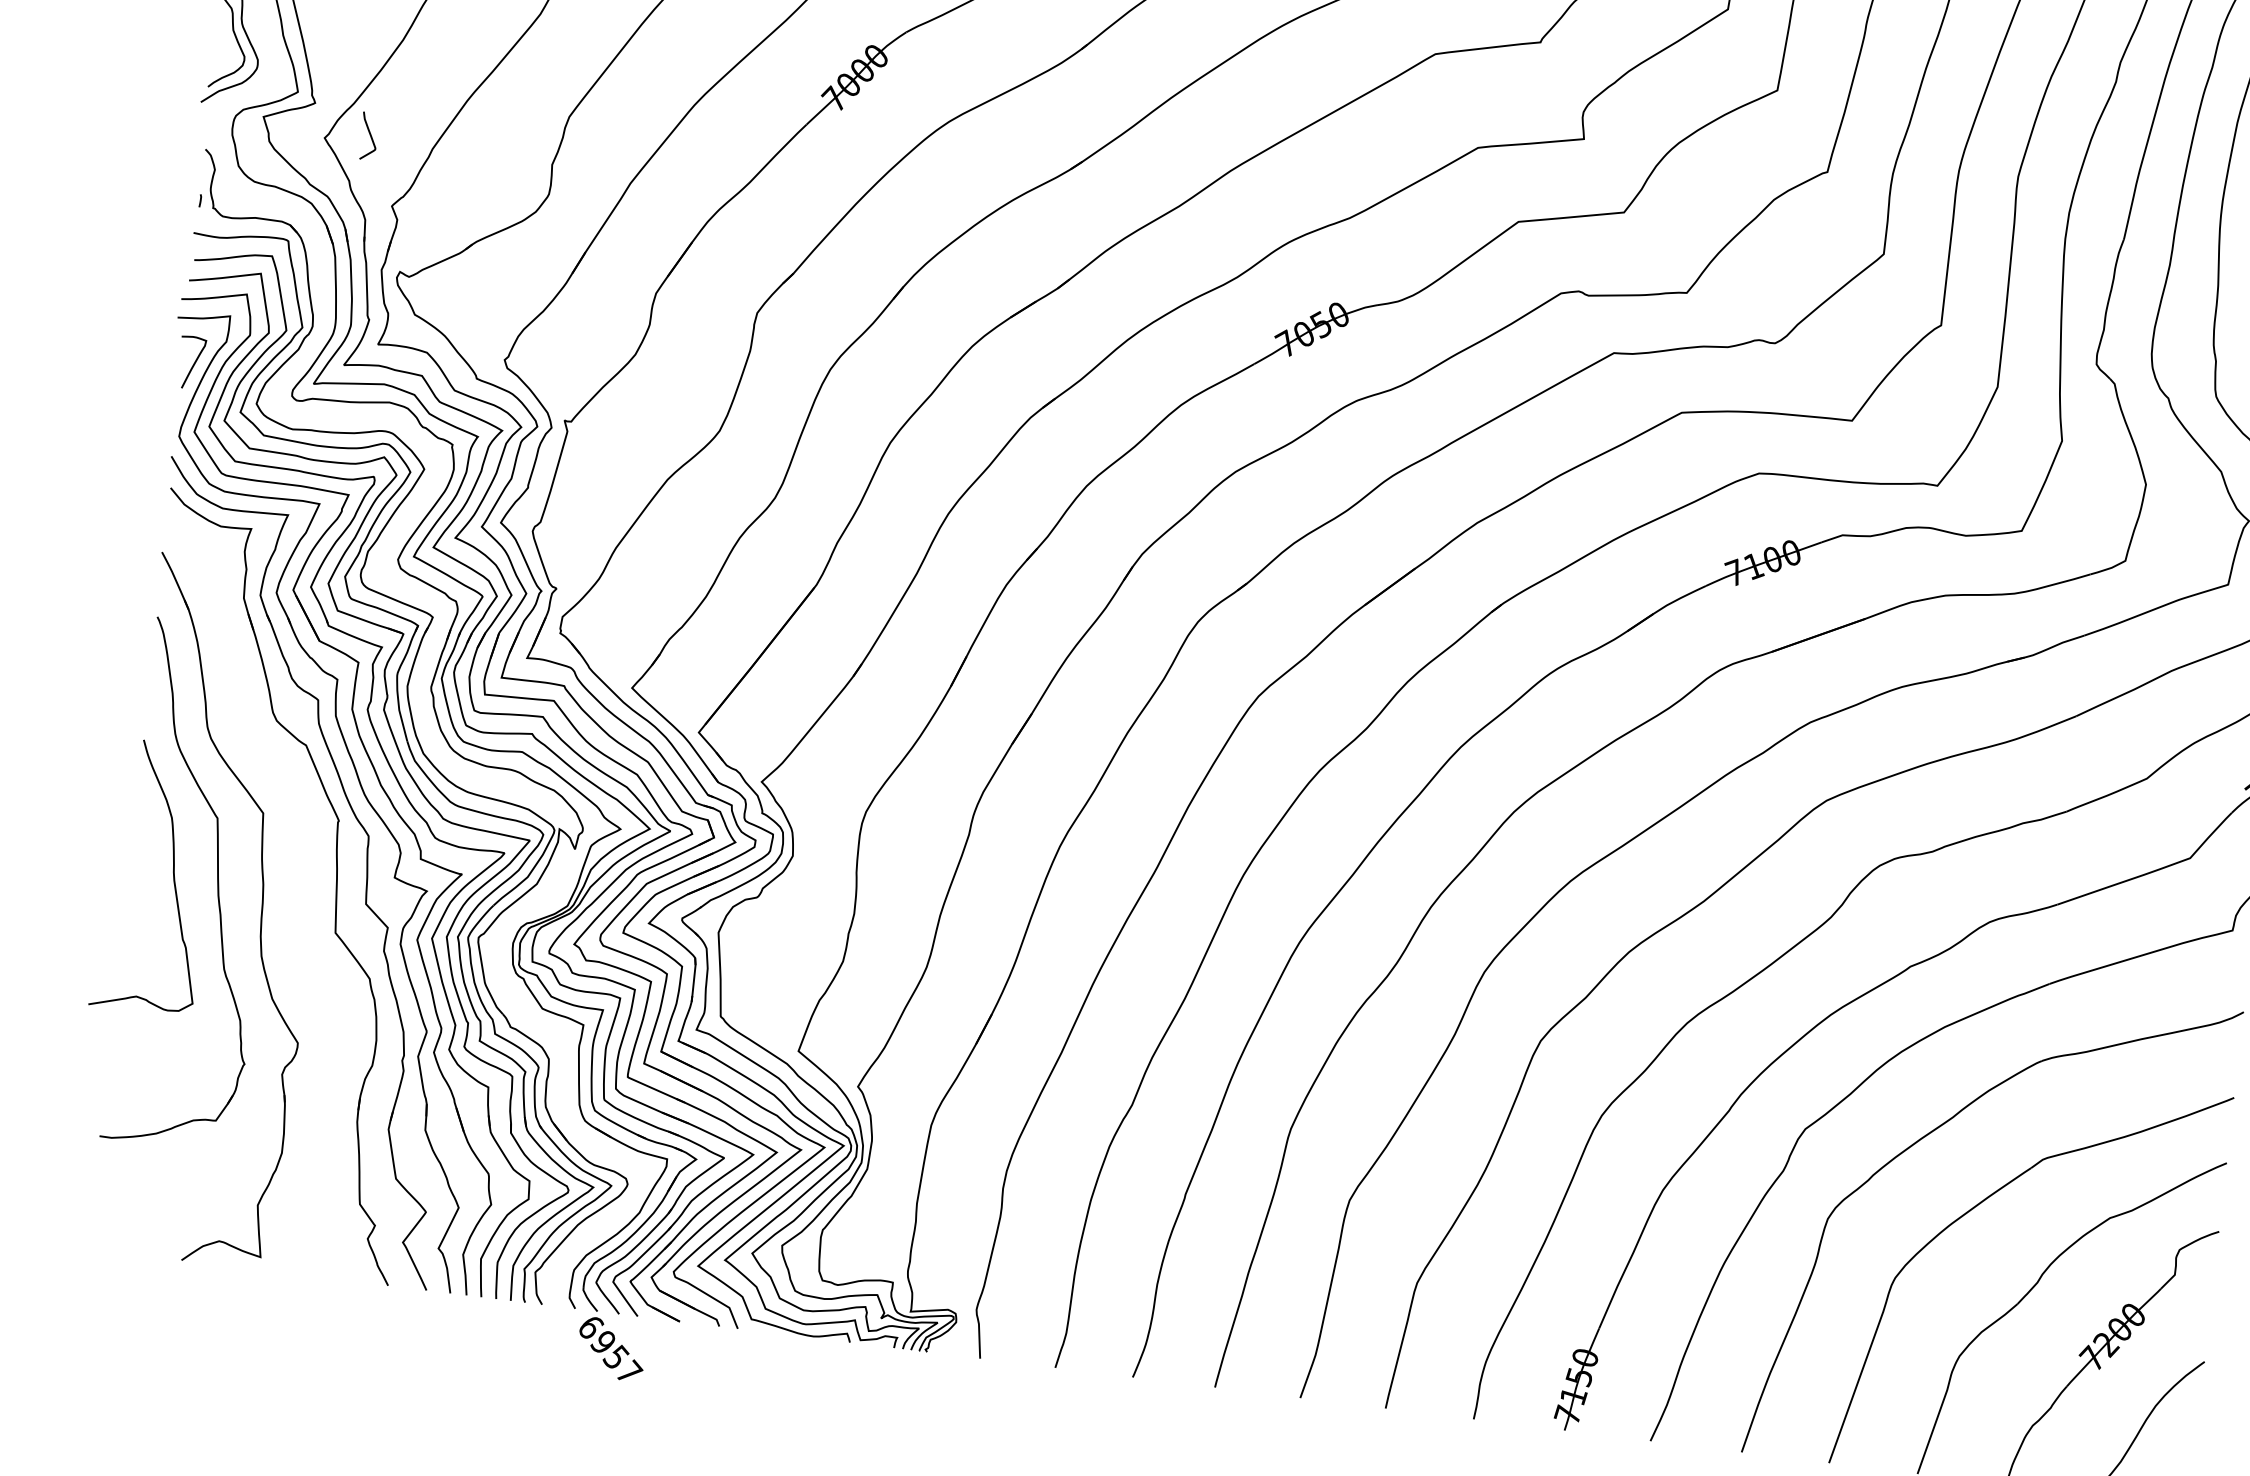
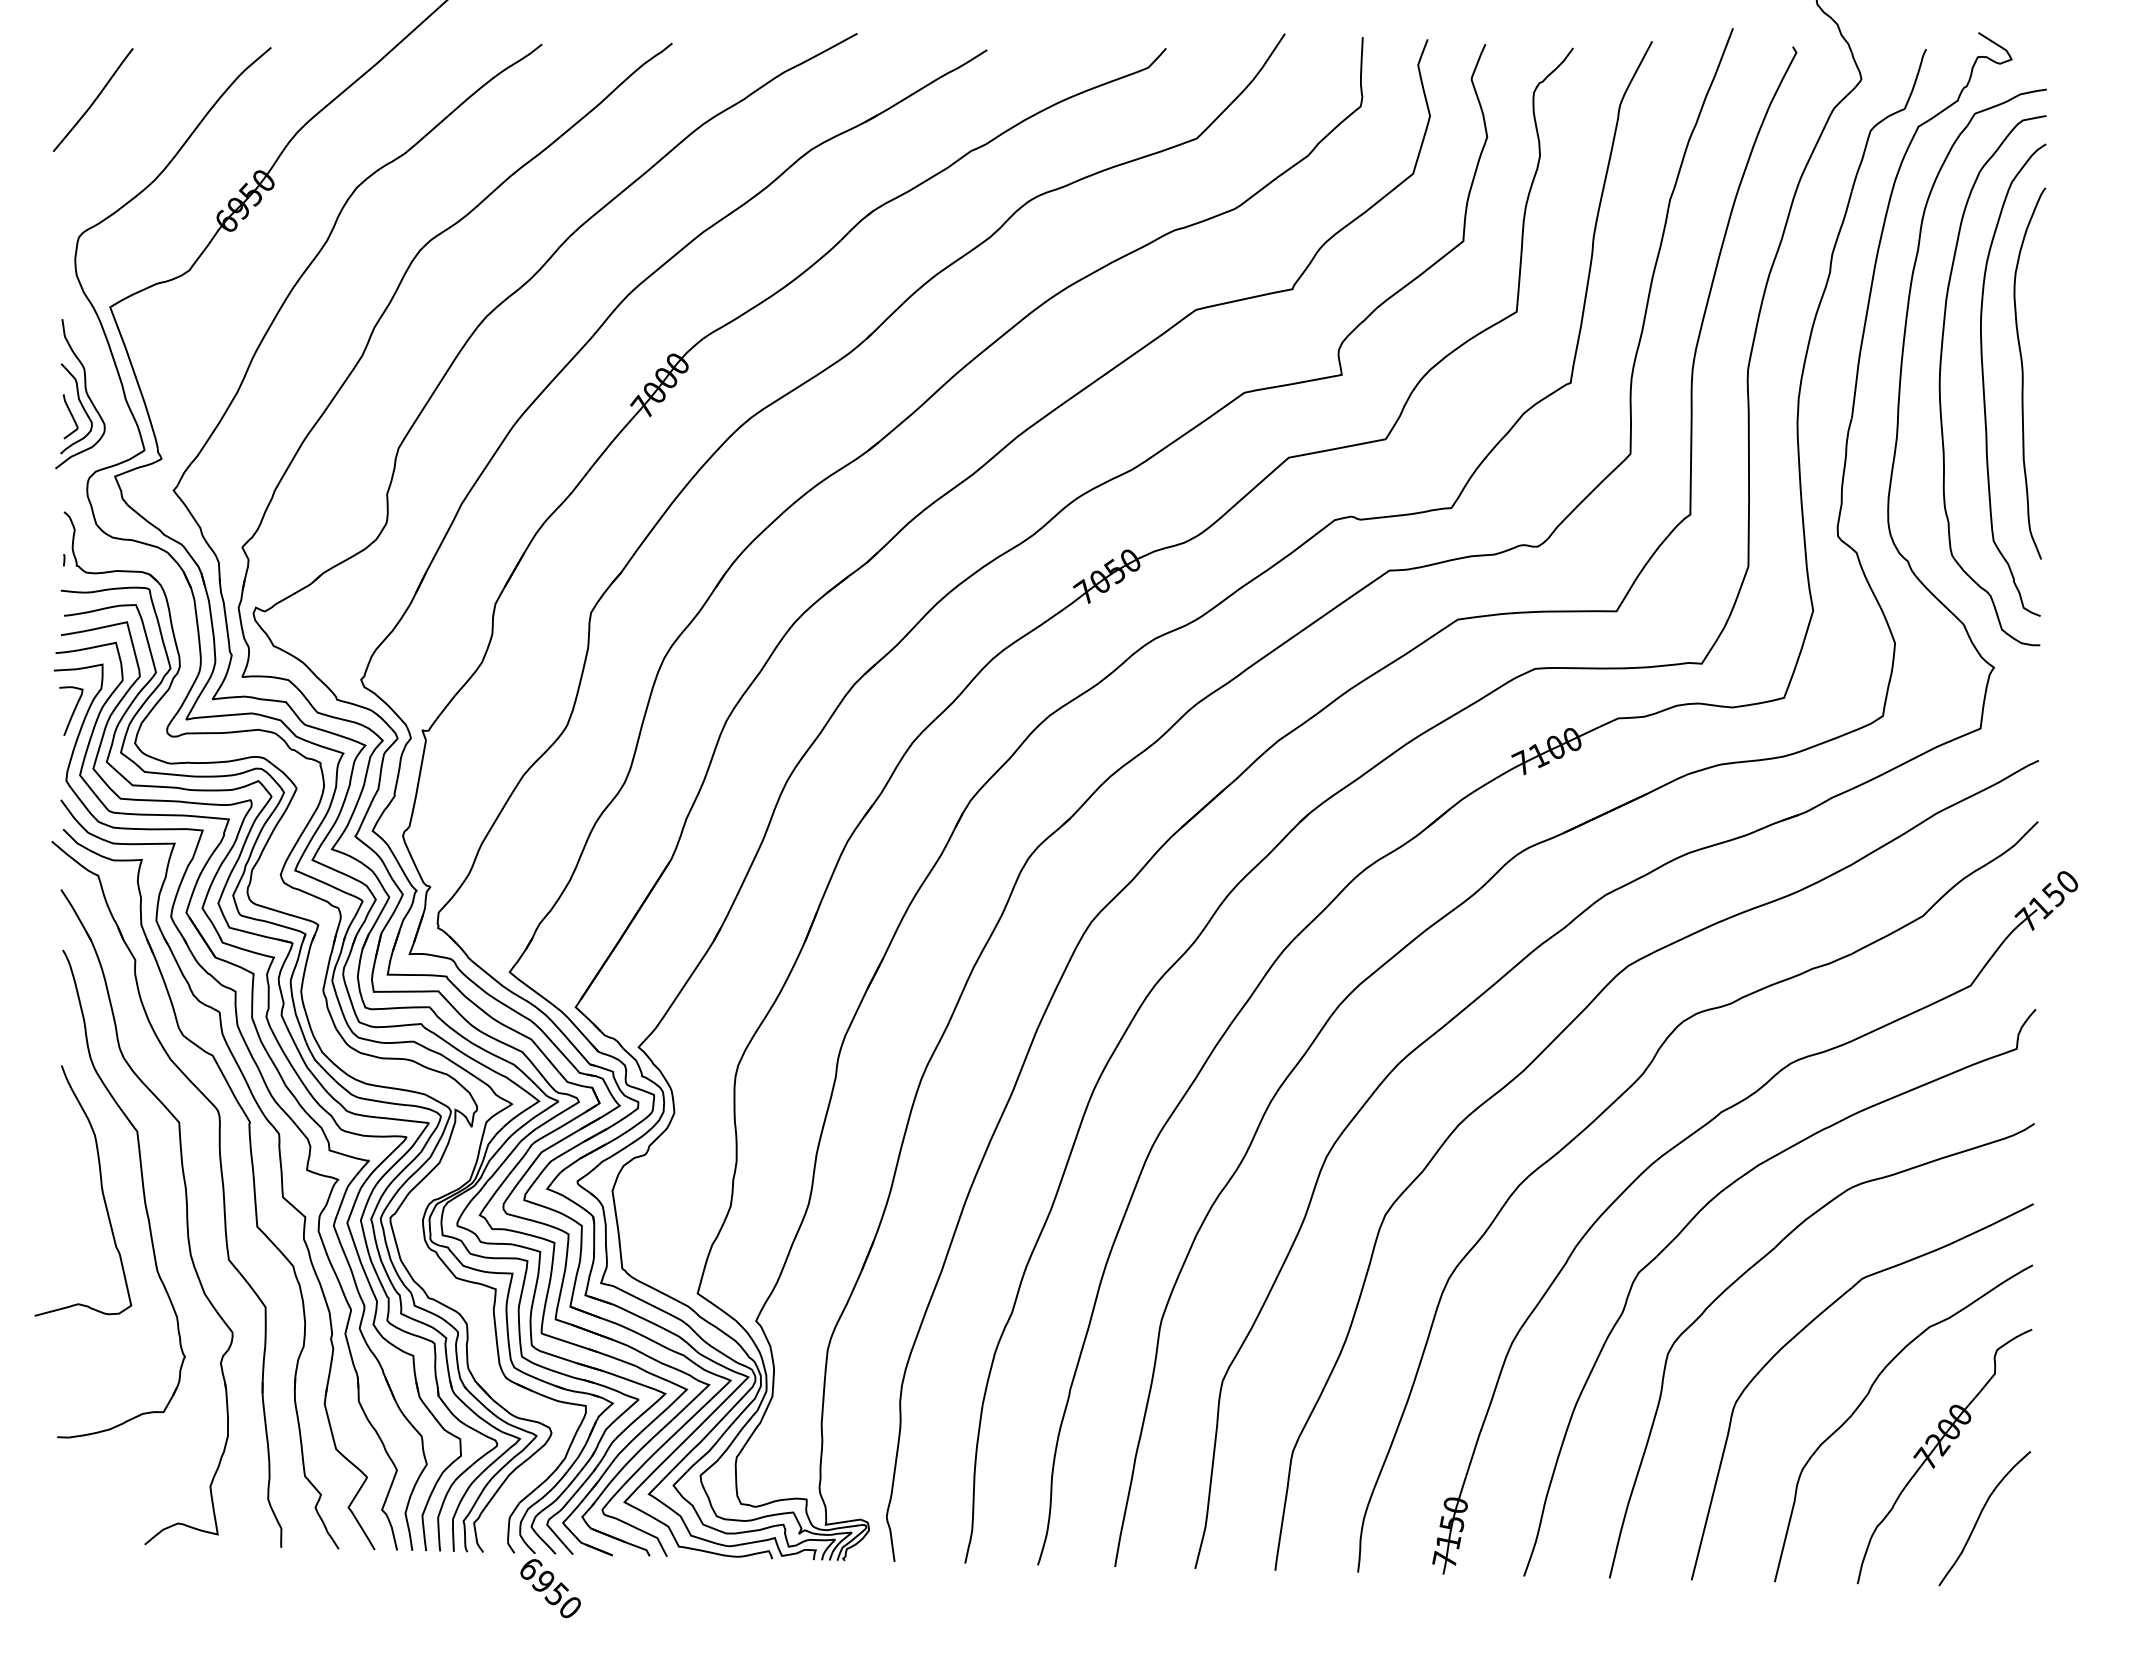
curve: (370, 136) -> (71, 416), moved
part: (301, 894) -> (222, 1194), added
text: (630, 1371) -> (571, 1606), 6957 -> 6950

